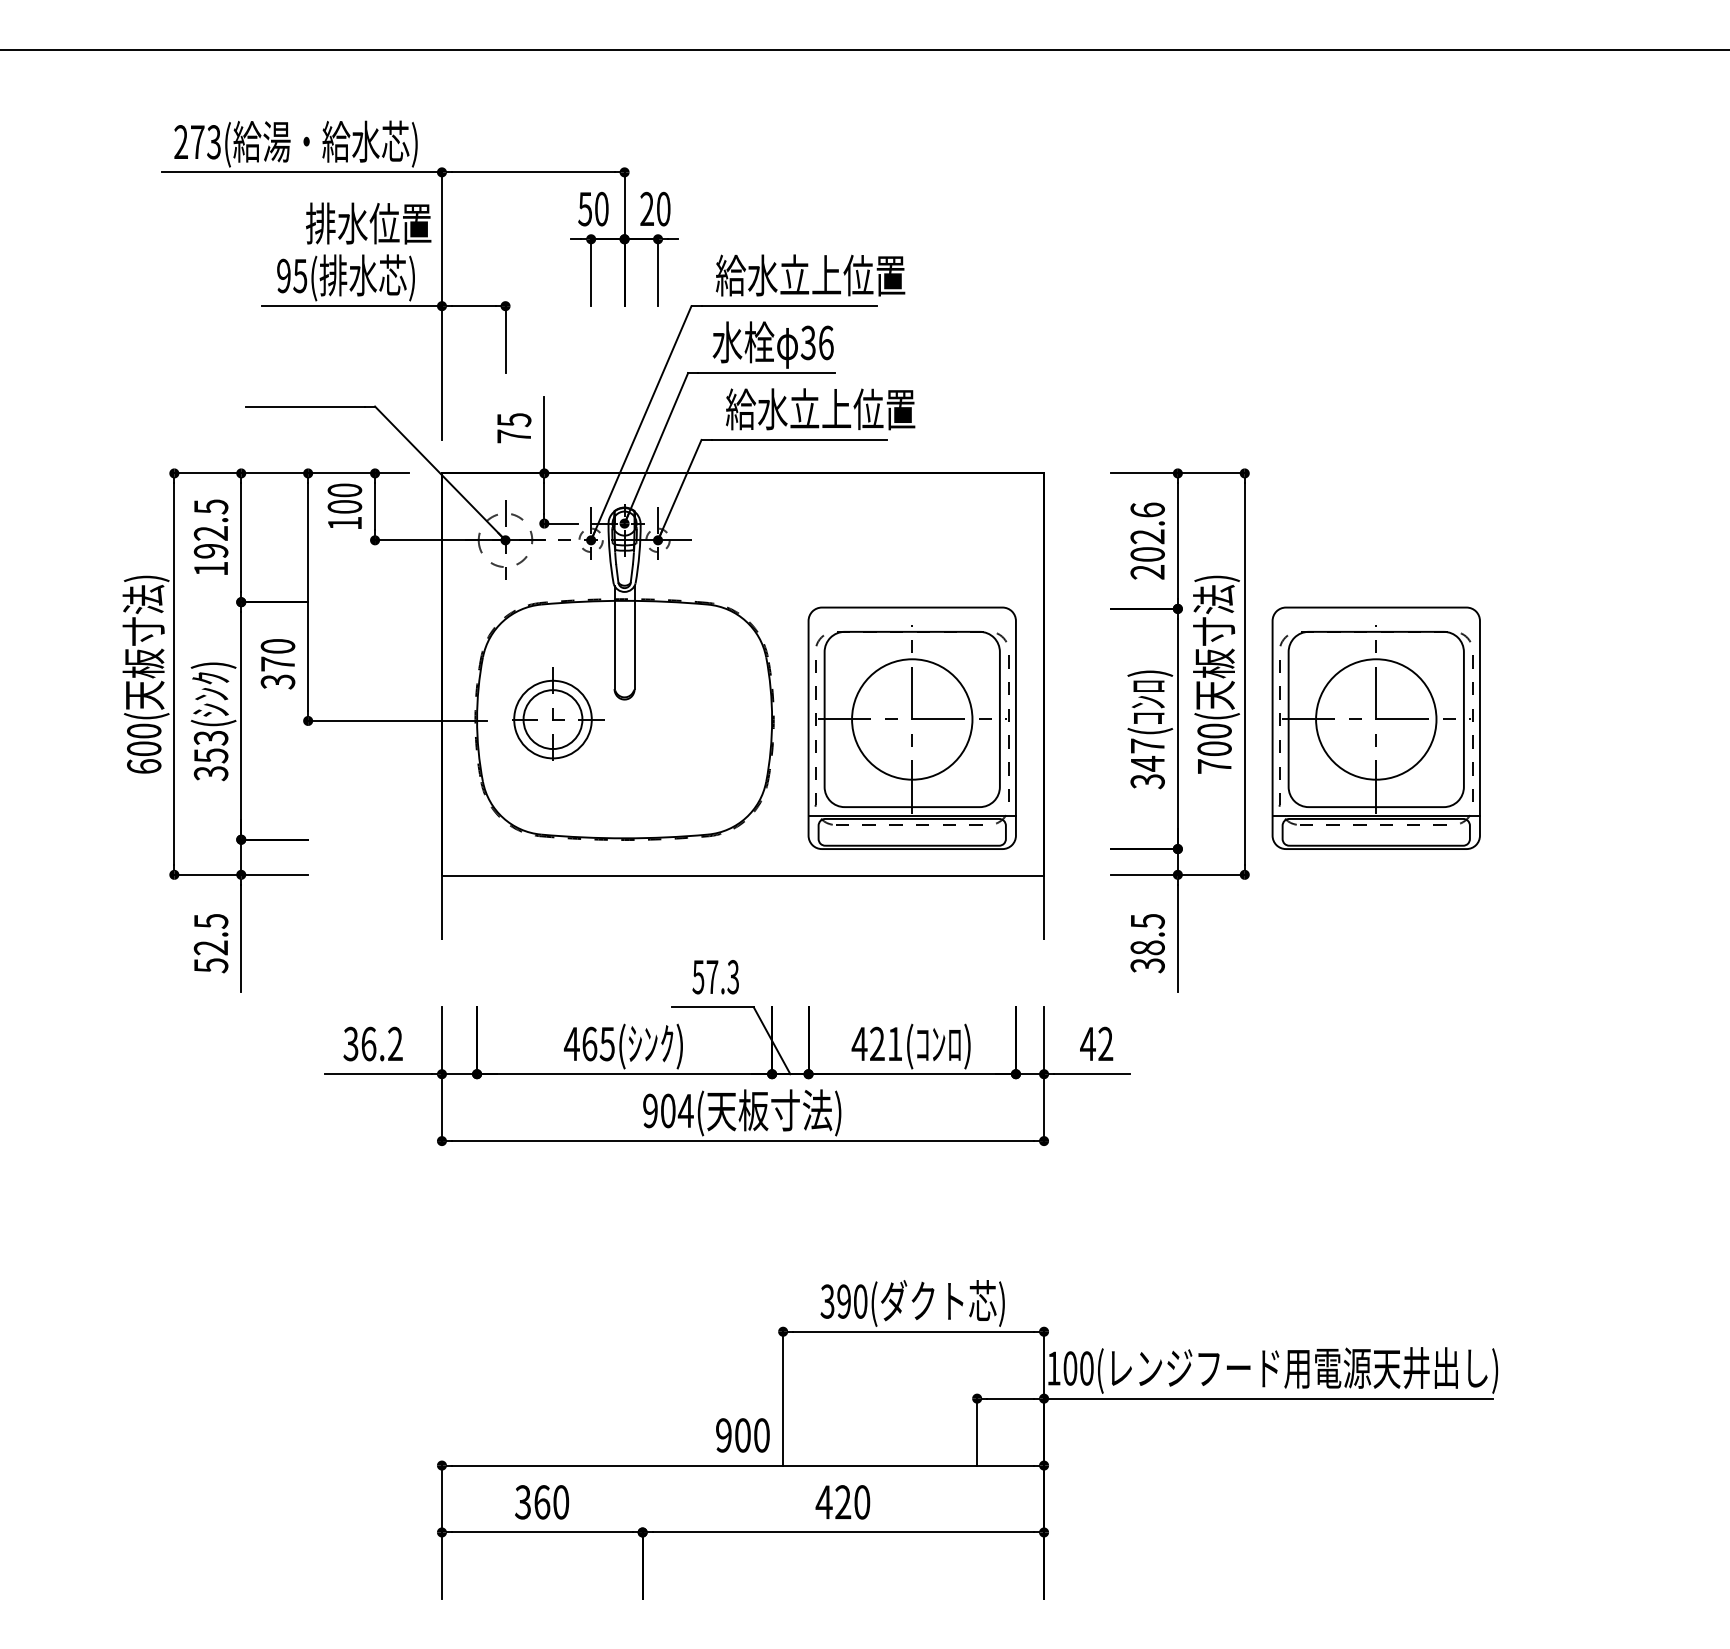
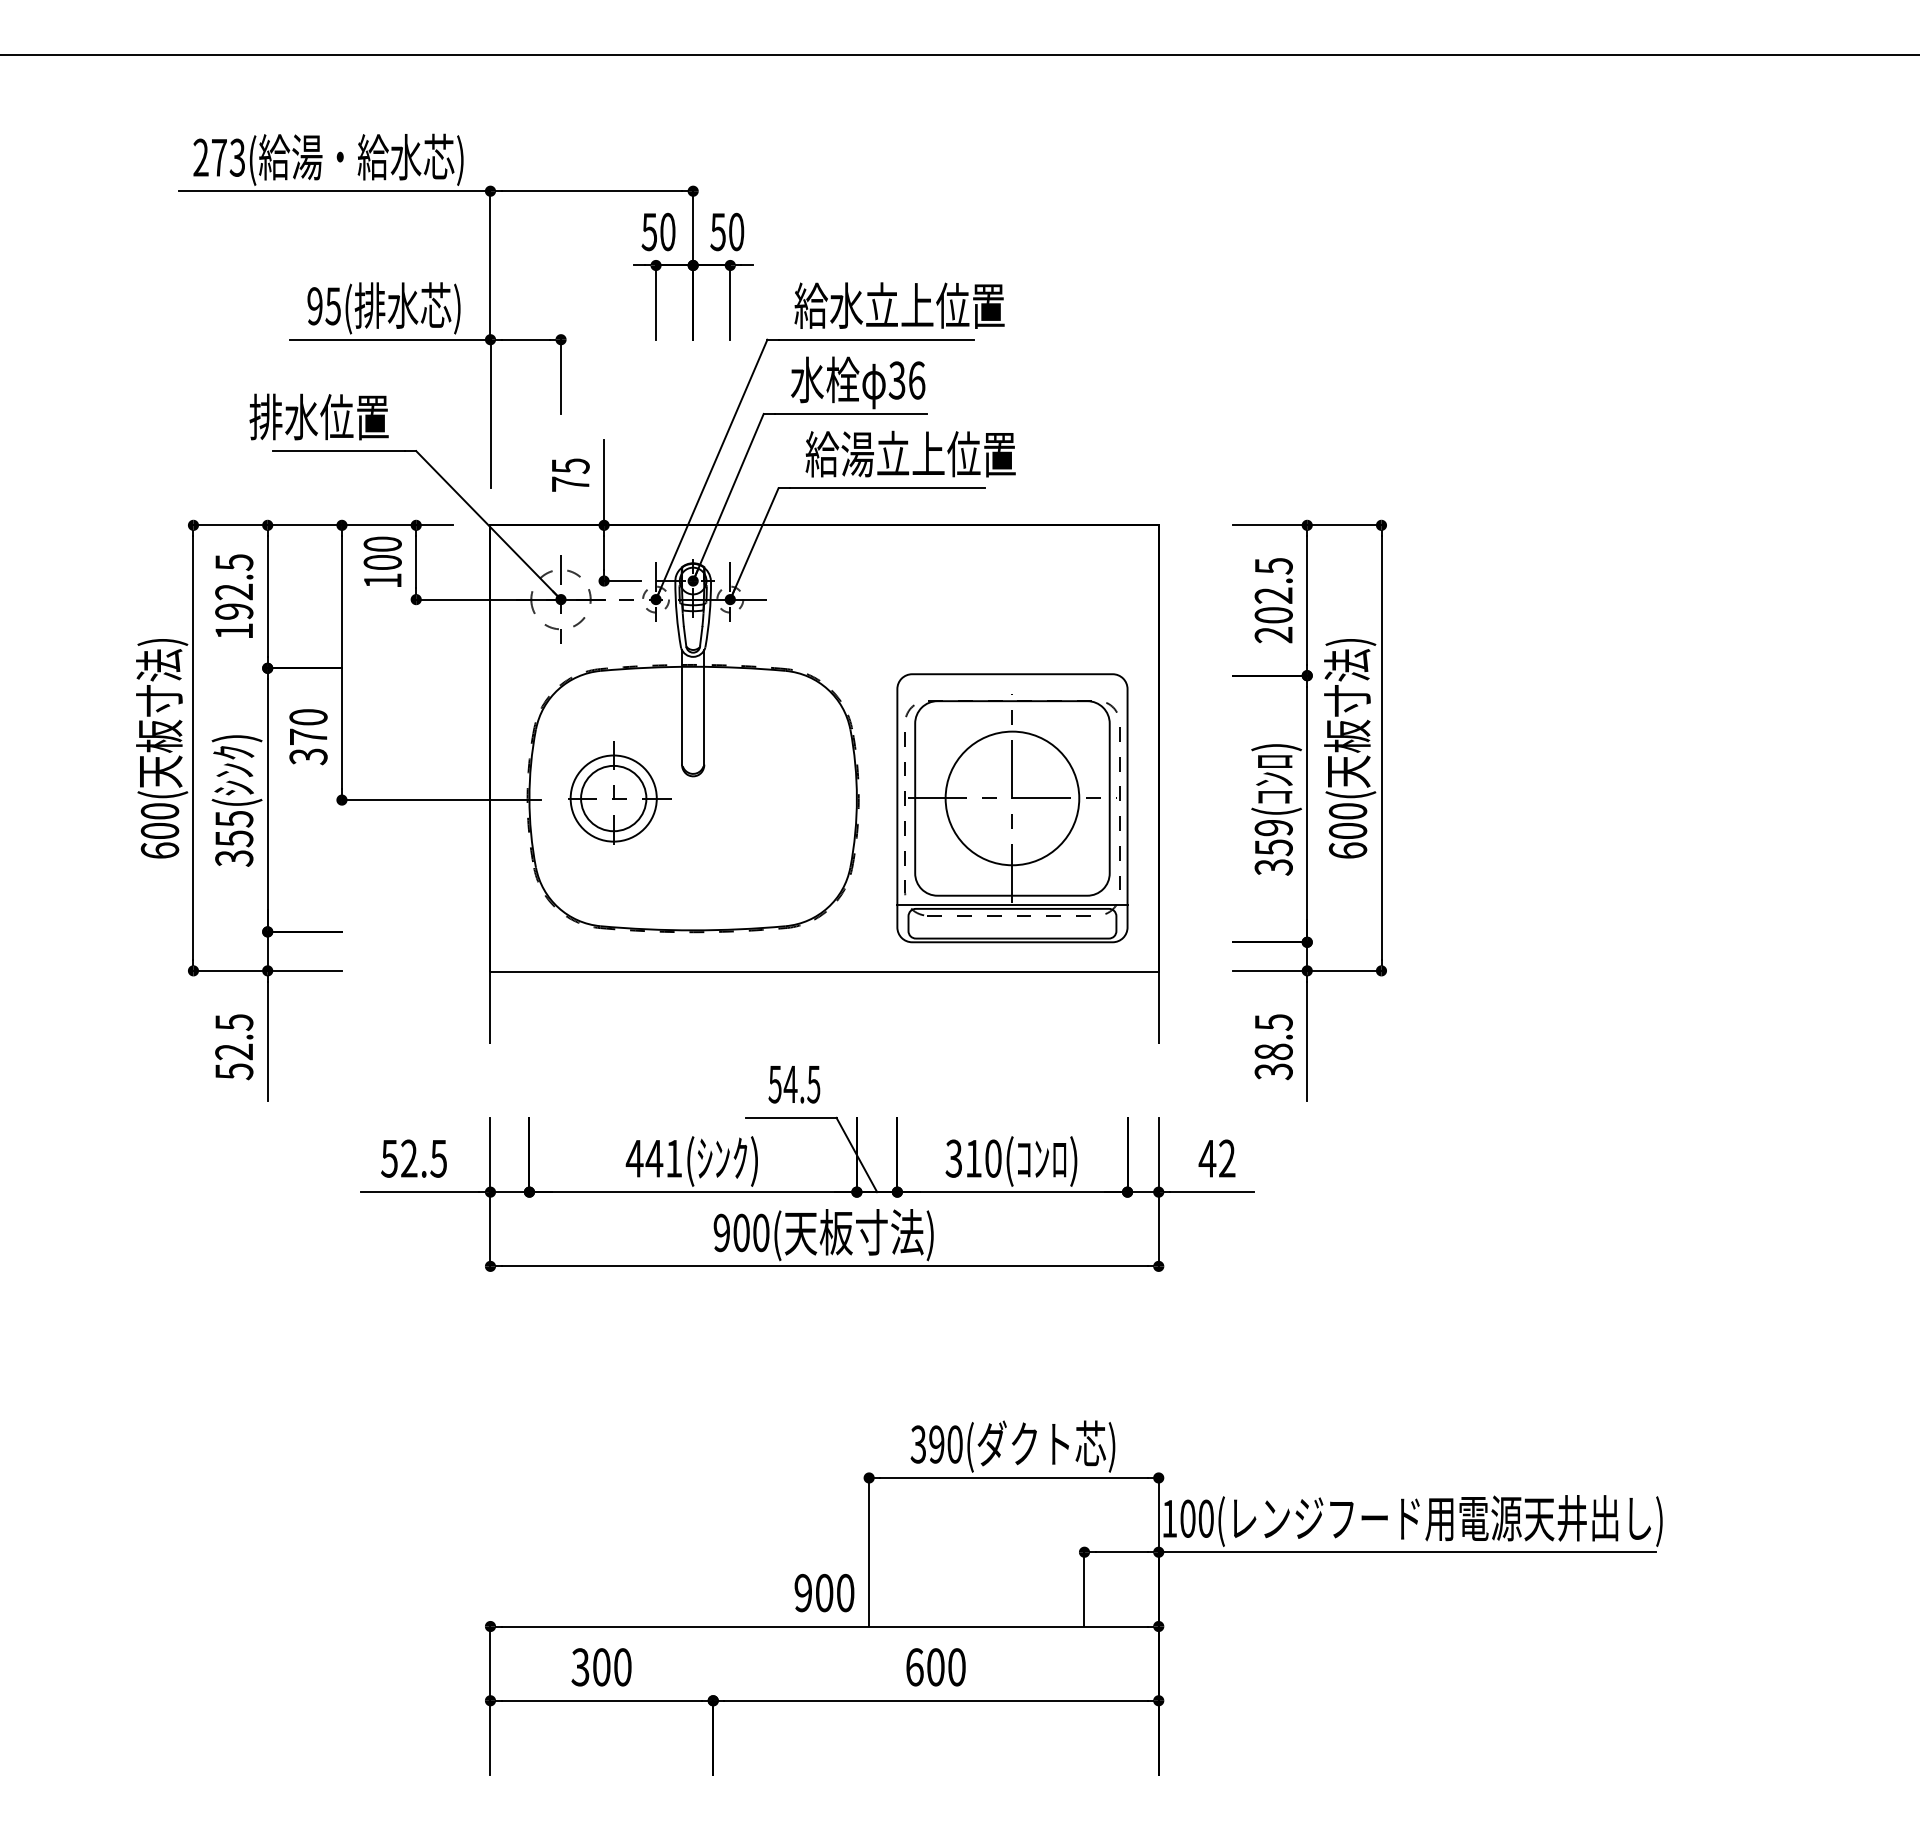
text: (646, 208) -> (717, 231), 20 -> 50
text: (368, 223) -> (318, 416), moved
text: (772, 409) -> (857, 454), 給水立上位置 -> 給湯立上位置
text: (1147, 509) -> (1273, 565), 202.6 -> 202.5
part: (1376, 728) -> (1527, 808), removed
text: (211, 738) -> (234, 819), 353( -> 355(
text: (1147, 754) -> (1273, 837), 347( -> 359(
text: (1214, 766) -> (1347, 850), 700( -> 600(
text: (722, 976) -> (801, 1083), 57.3 -> 54.5
text: (372, 1043) -> (413, 1158), 36.2 -> 52.5
text: (597, 1043) -> (663, 1158), 465( -> 441(
text: (877, 1043) -> (973, 1158), 421( -> 310(
text: (686, 1110) -> (761, 1232), 904( -> 900(
text: (541, 1502) -> (601, 1667), 360 -> 300
text: (833, 1502) -> (924, 1667), 420 -> 600

